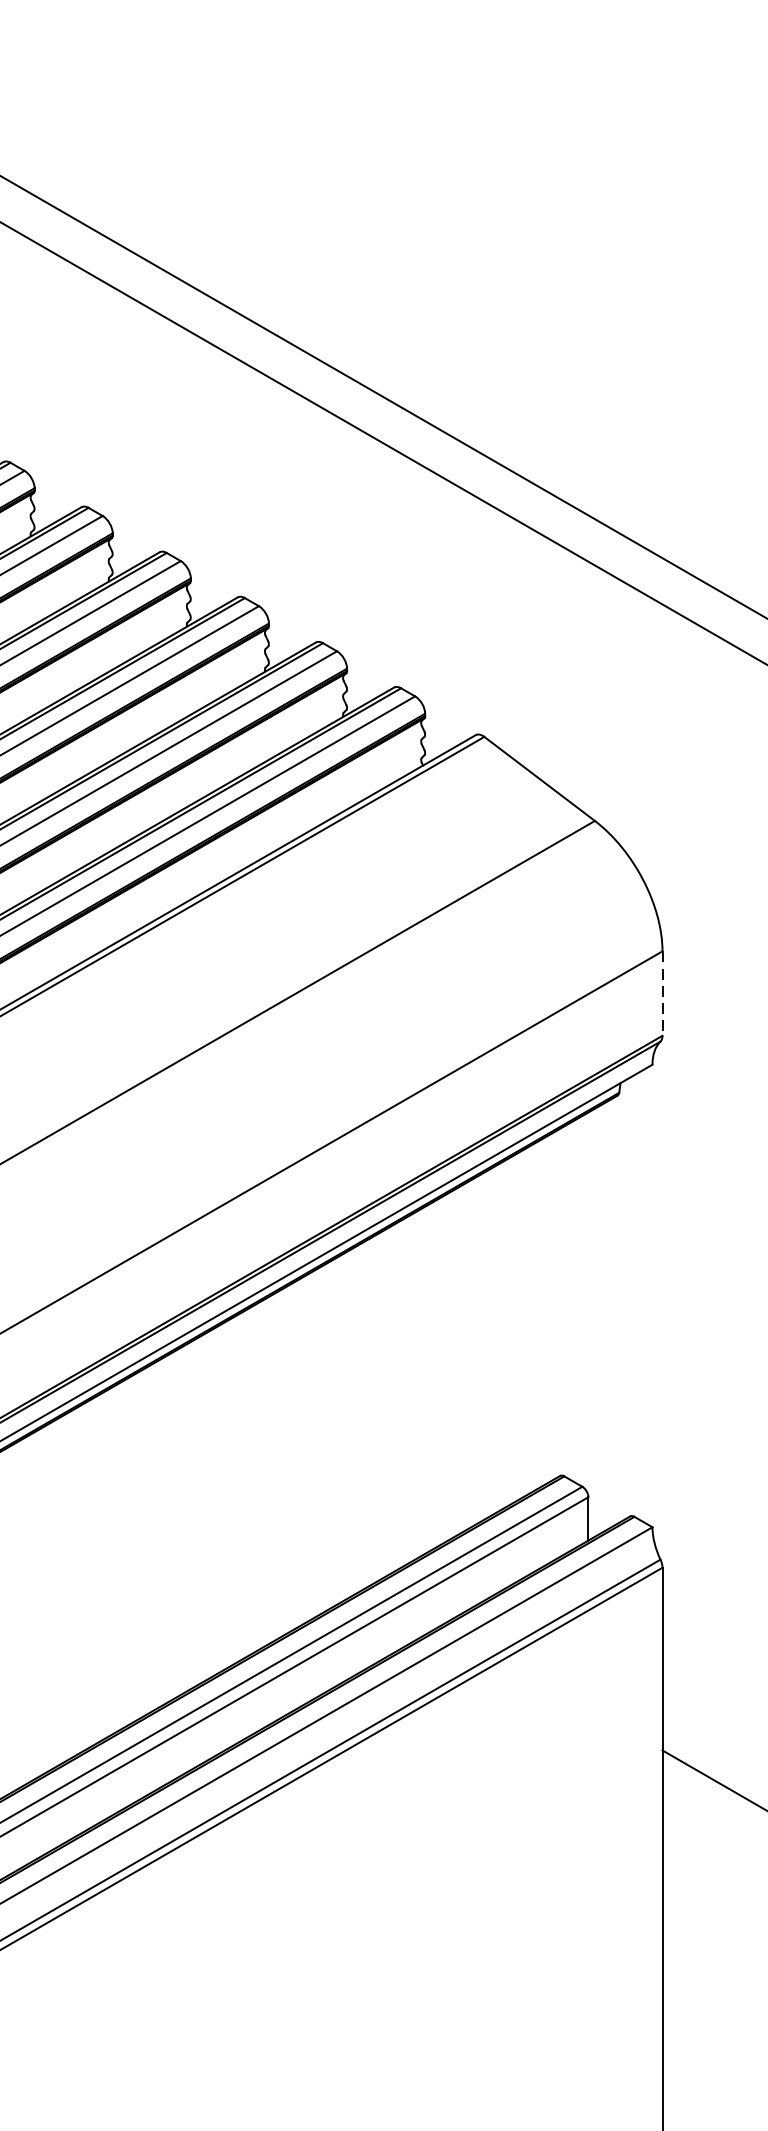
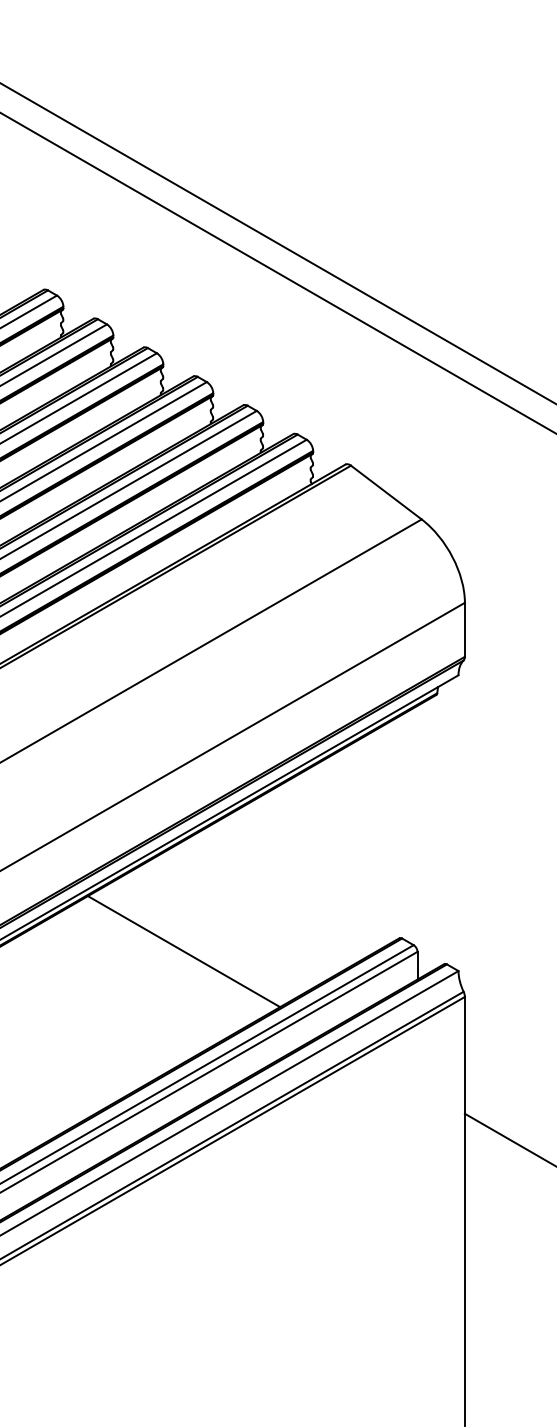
line: (661, 994) -> (464, 630), dashed -> solid
line: (222, 1496) -> (183, 951), added

